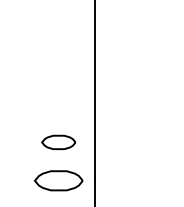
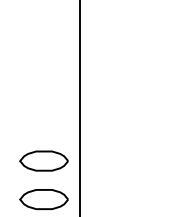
part: (58, 141) -> (43, 160), size x1.43

